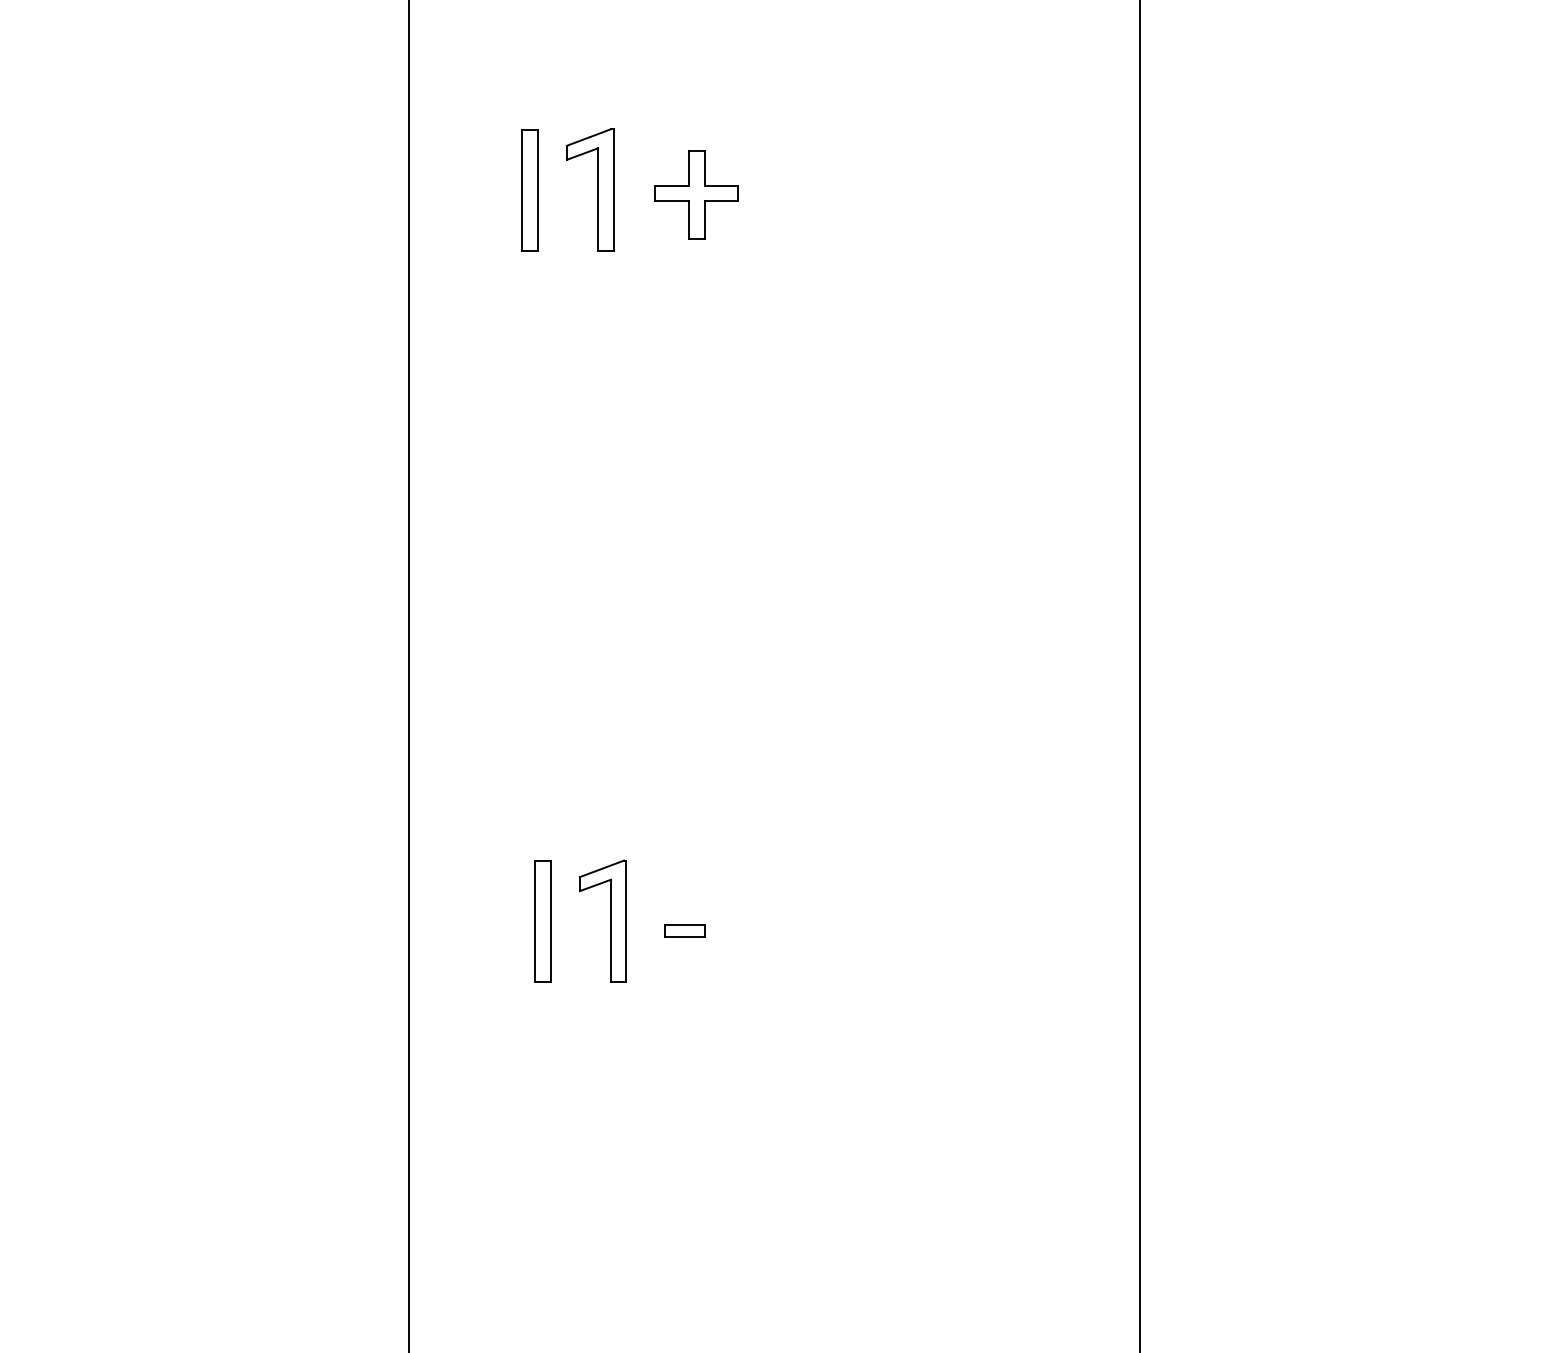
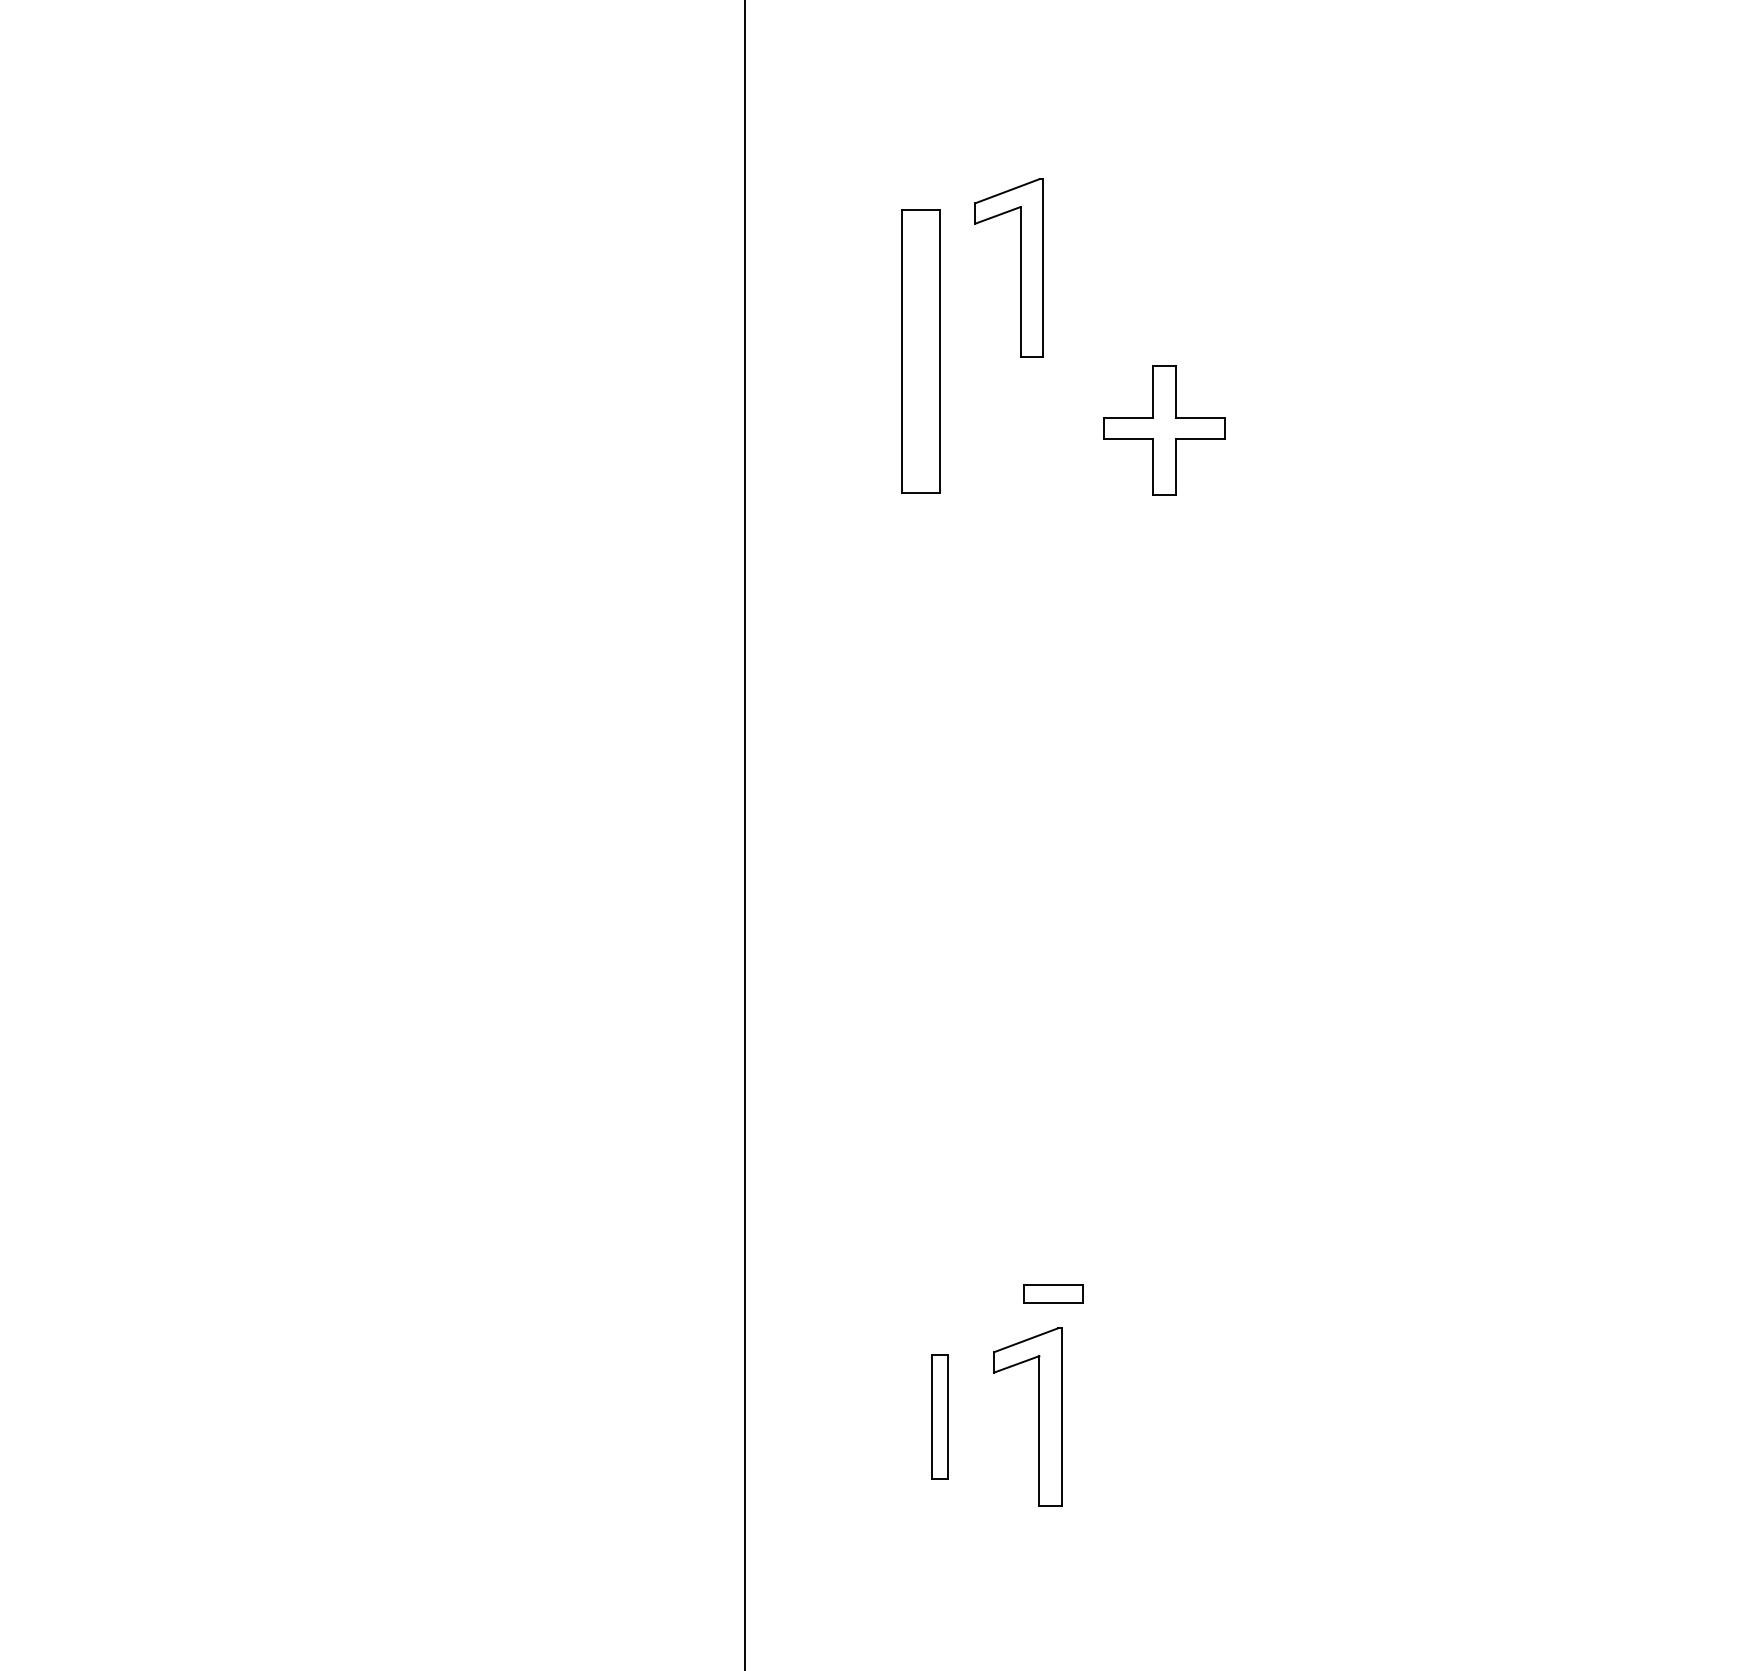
part: (597, 189) -> (1019, 267), moved
part: (529, 190) -> (920, 351), size x1.6
part: (696, 194) -> (1163, 430), moved
part: (542, 921) -> (939, 1416), size x0.7
part: (684, 930) -> (1053, 1293), moved

